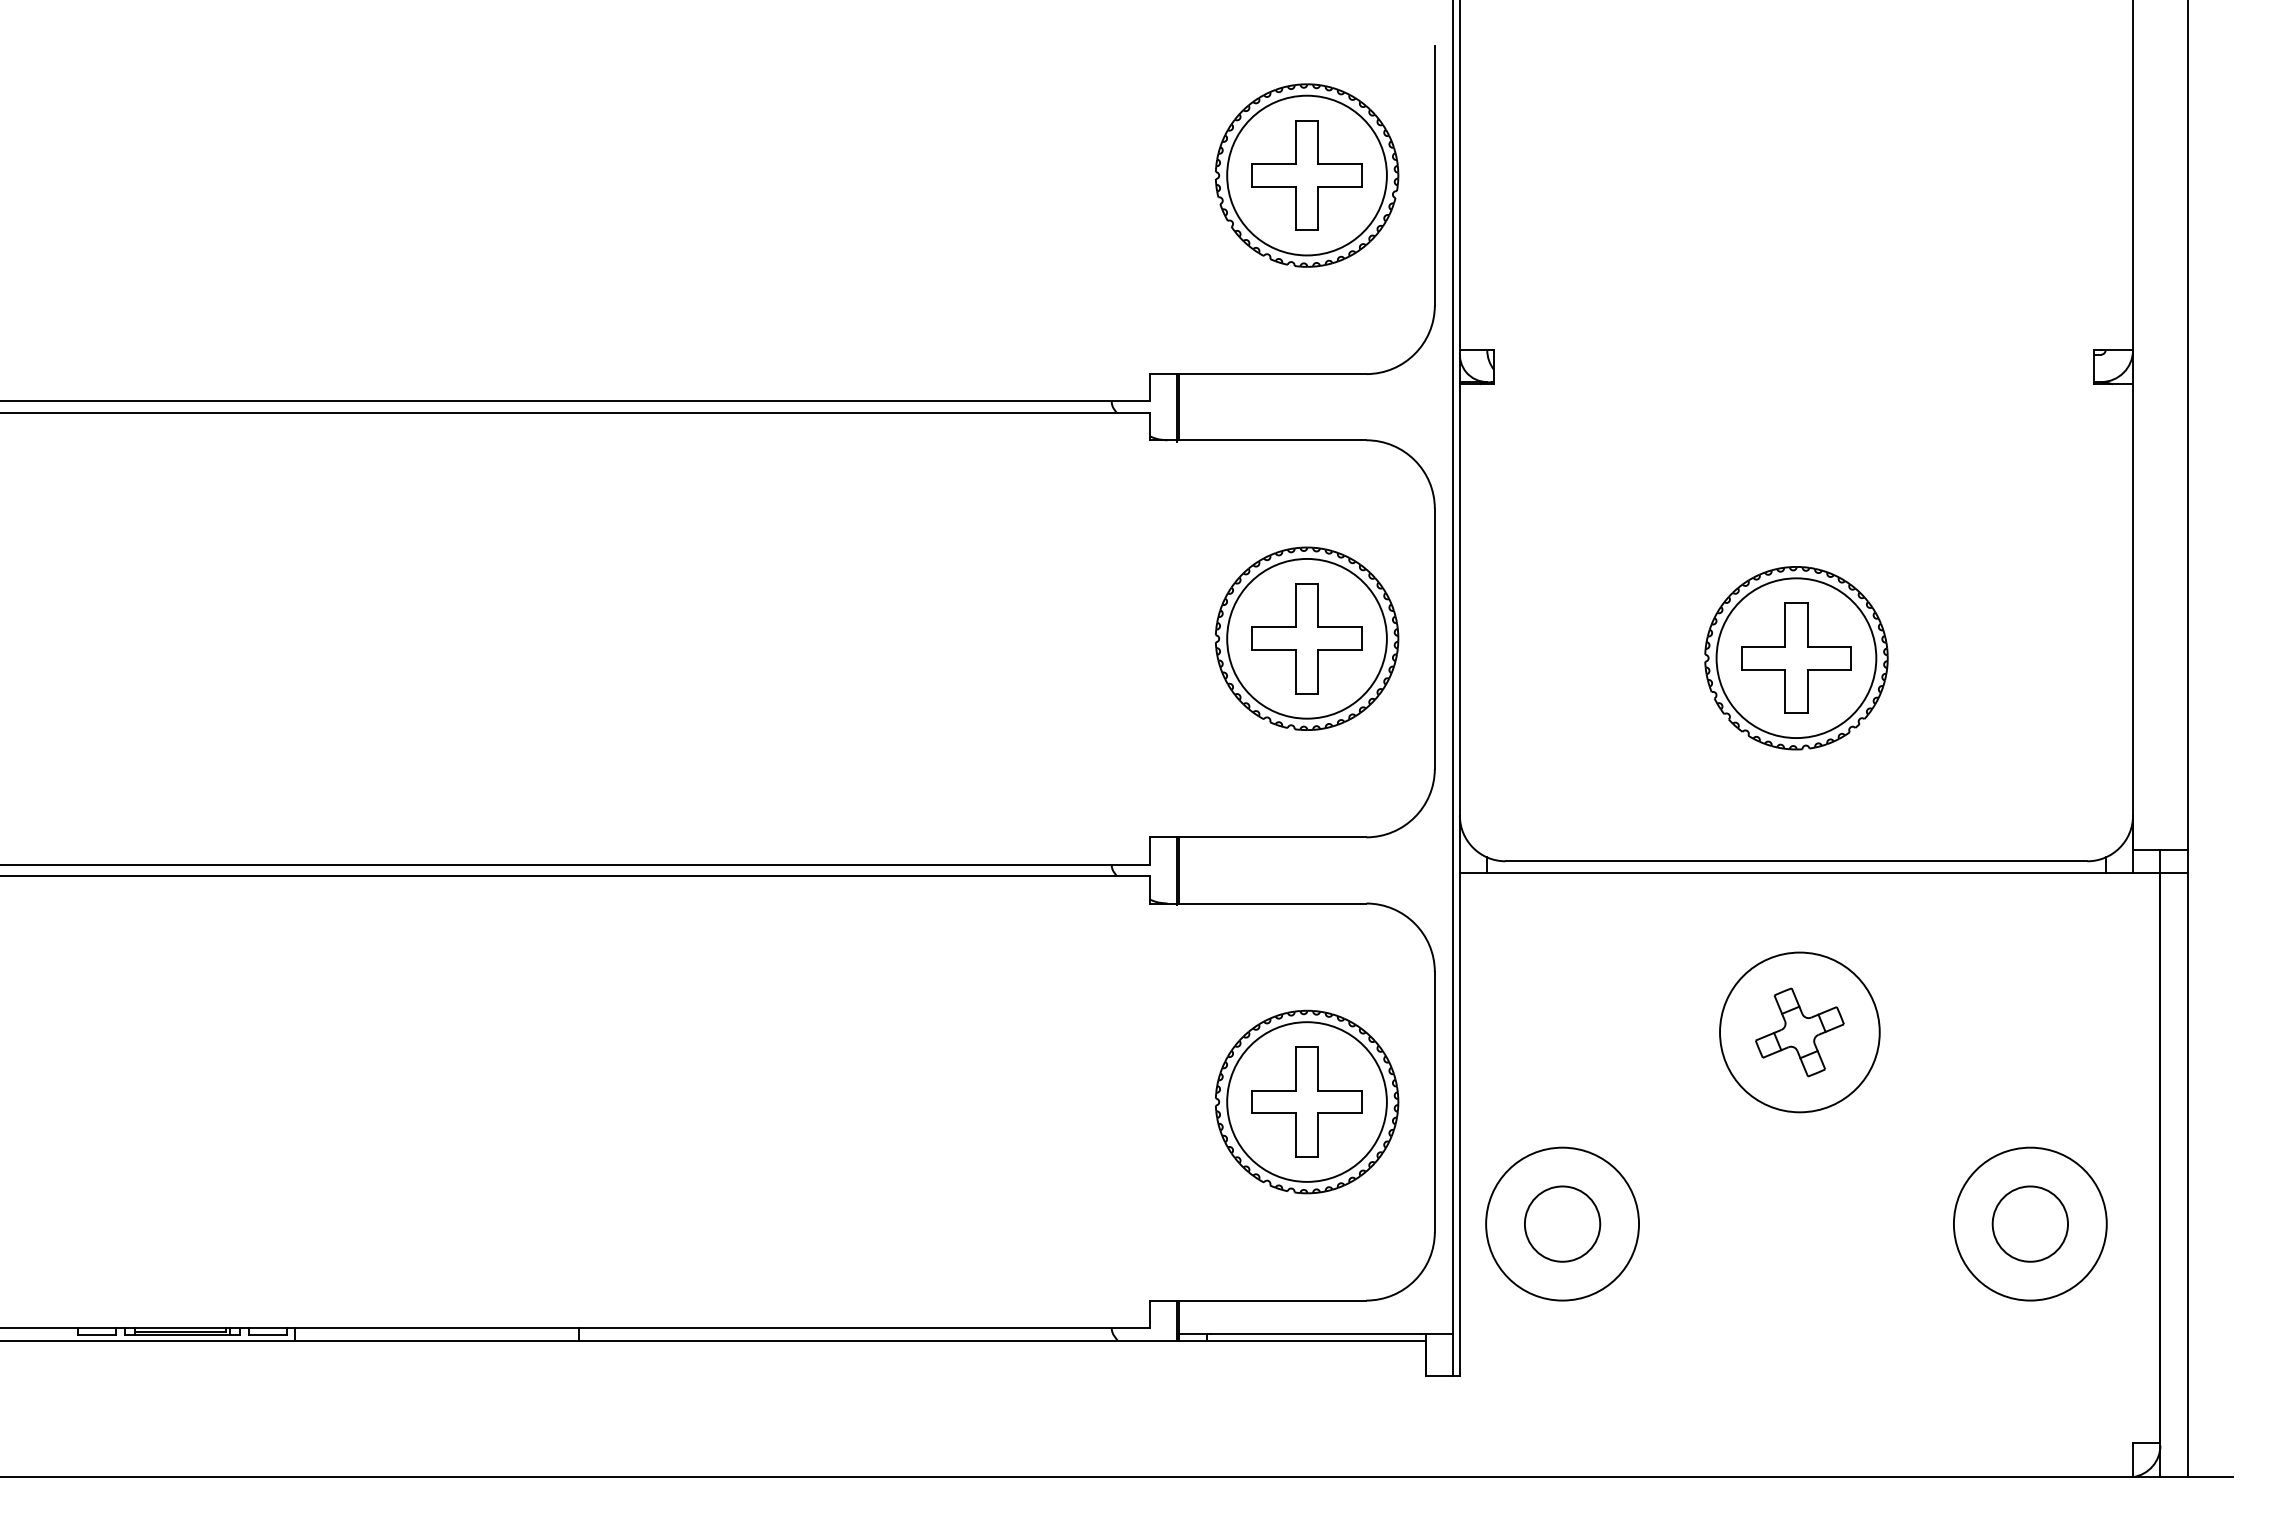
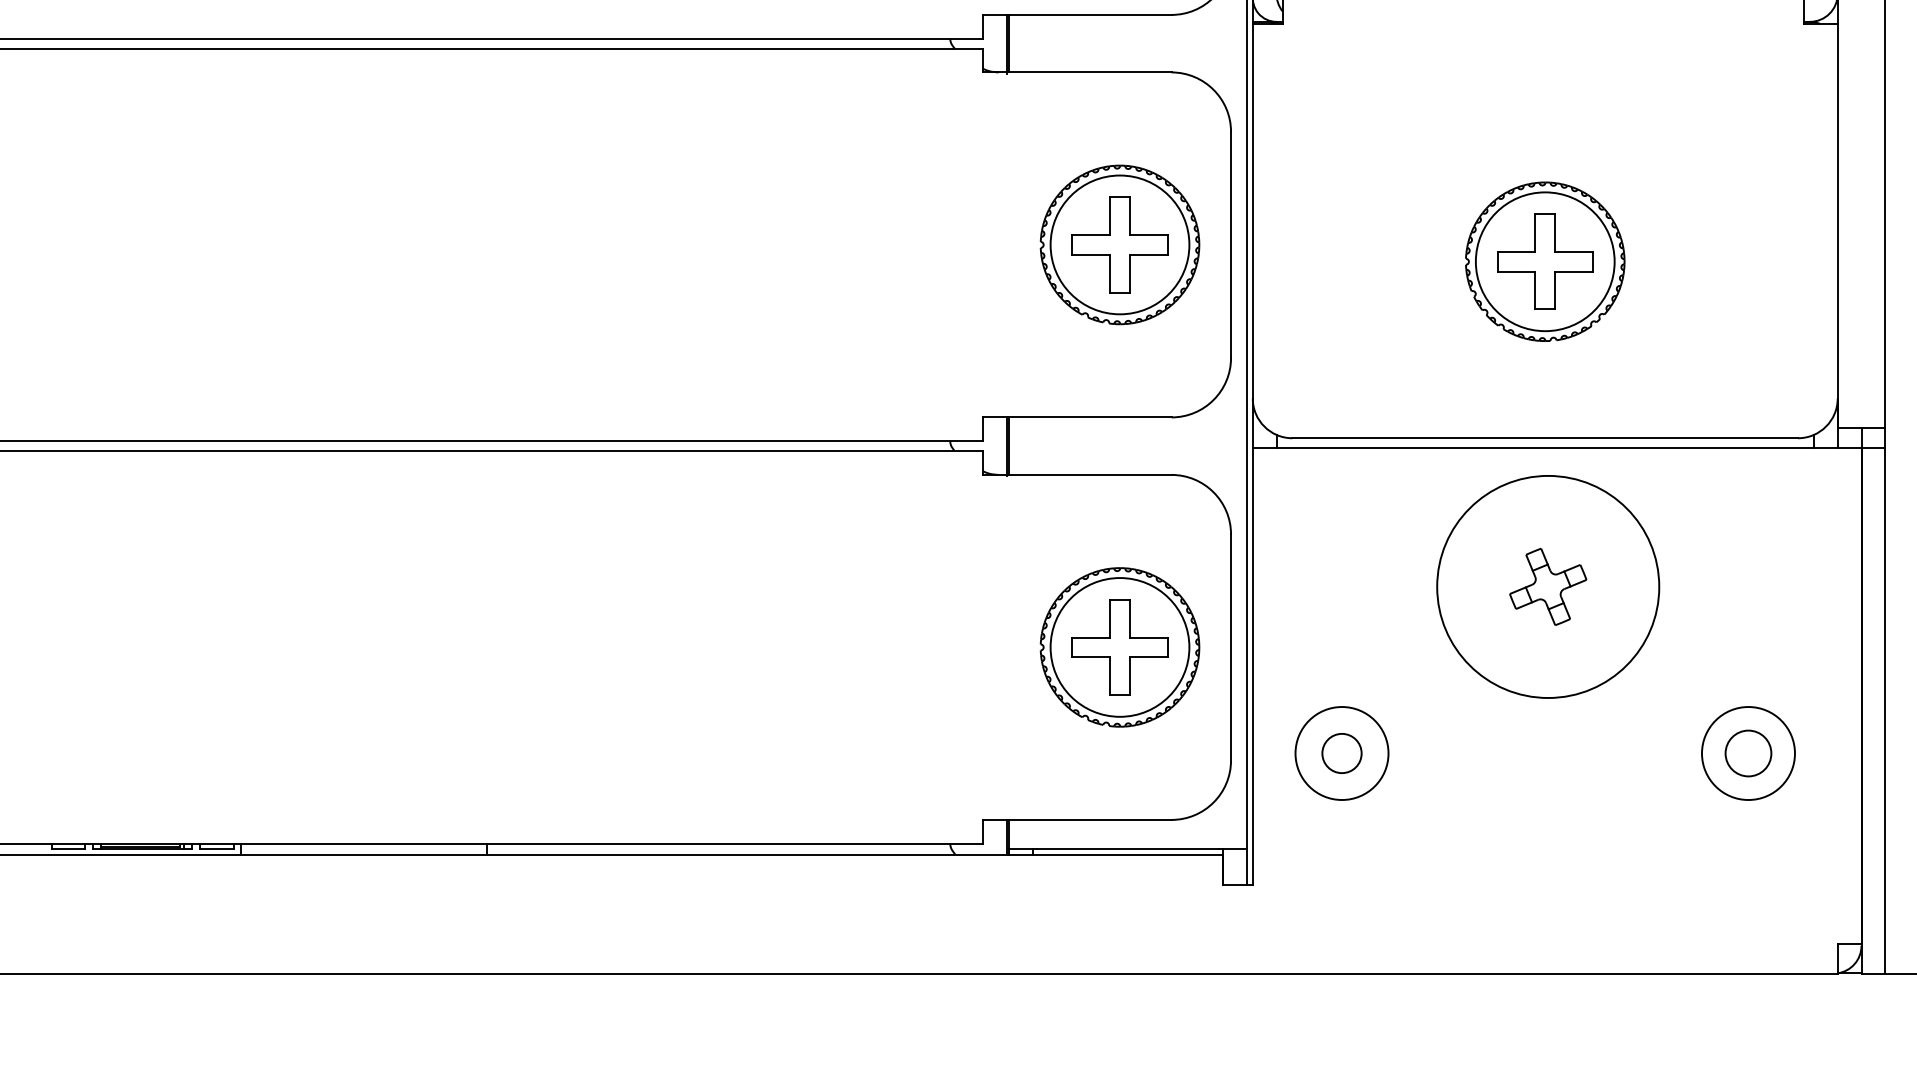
circle: (1799, 1032) -> (1547, 587), size x1.6
circle: (1562, 1223) -> (1341, 752), size x0.6
circle: (1562, 1223) -> (1341, 752), size x0.7
circle: (2029, 1223) -> (1747, 752), size x0.7
circle: (2030, 1223) -> (1748, 752), size x0.7

